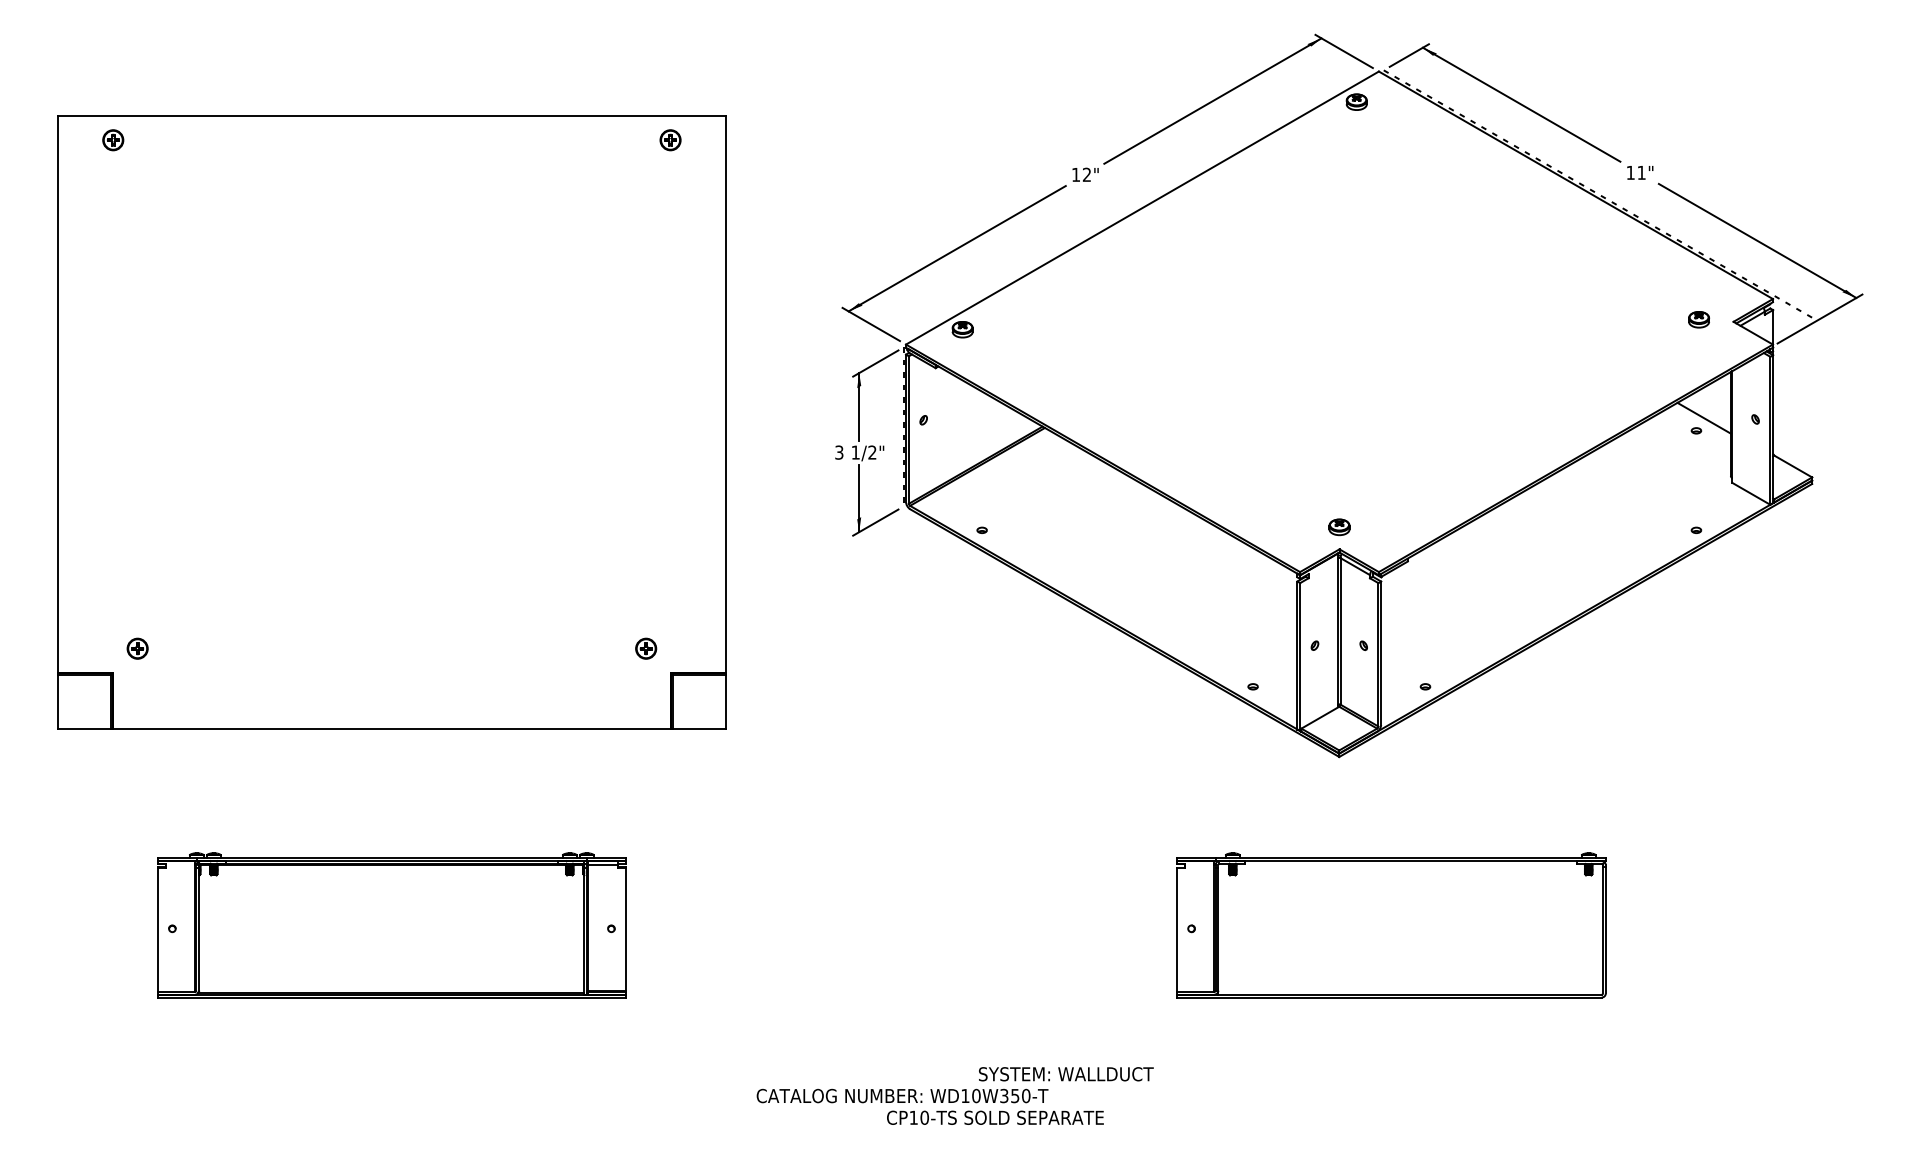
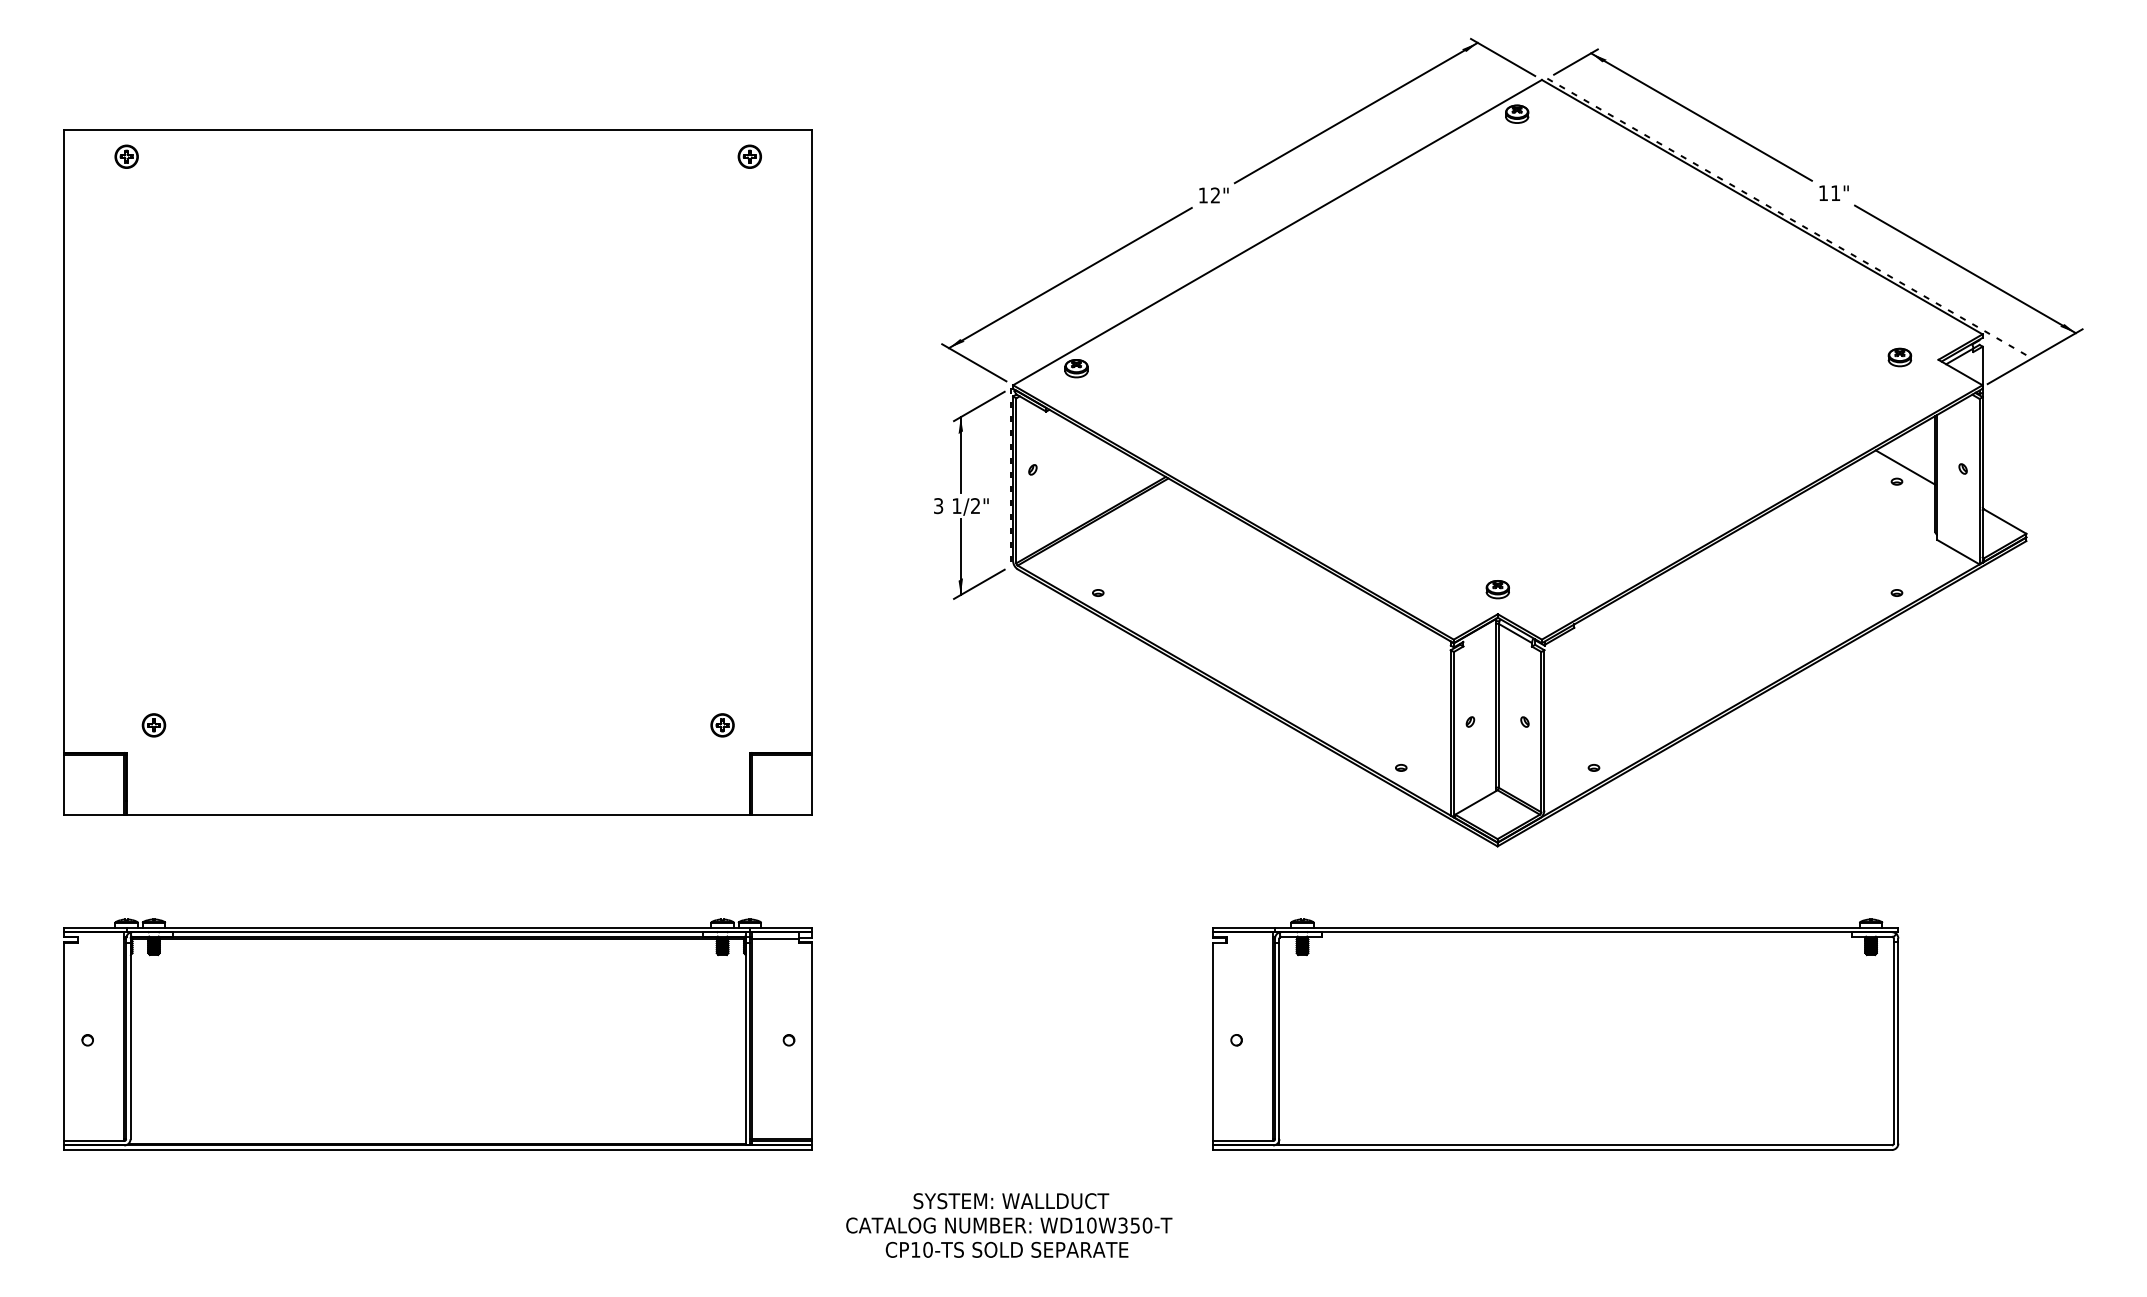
part: (391, 925) -> (437, 1034), size x1.43
part: (1391, 925) -> (1555, 1034), size x1.43
text: (1066, 1074) -> (1011, 1201), moved
text: (994, 1117) -> (1006, 1249), moved

